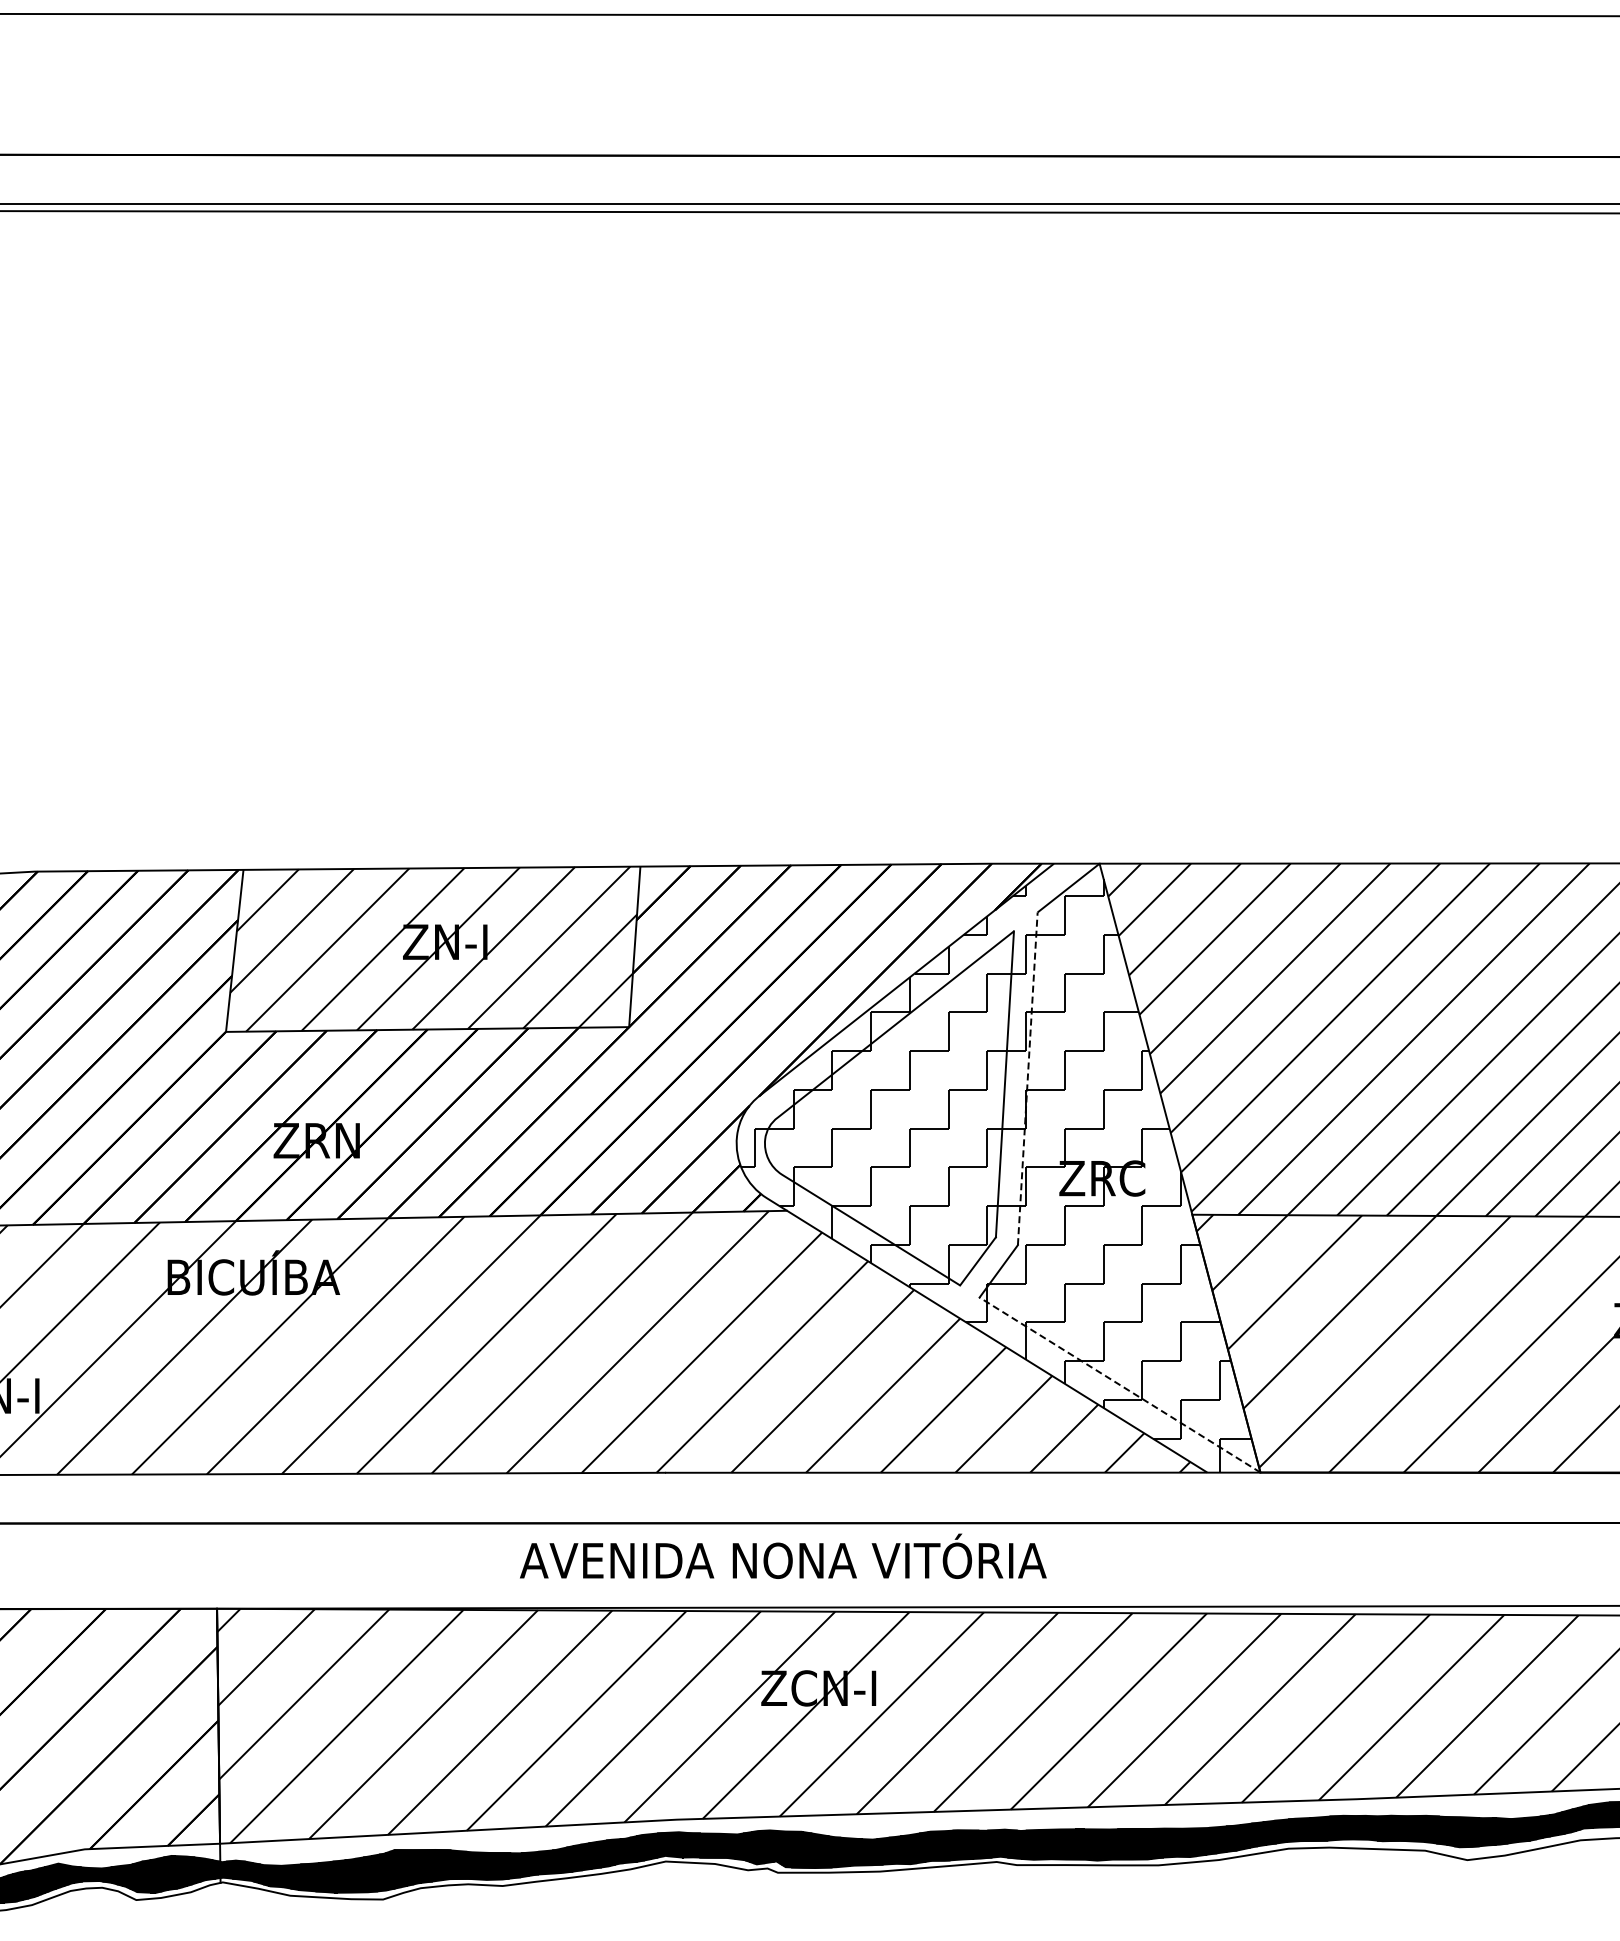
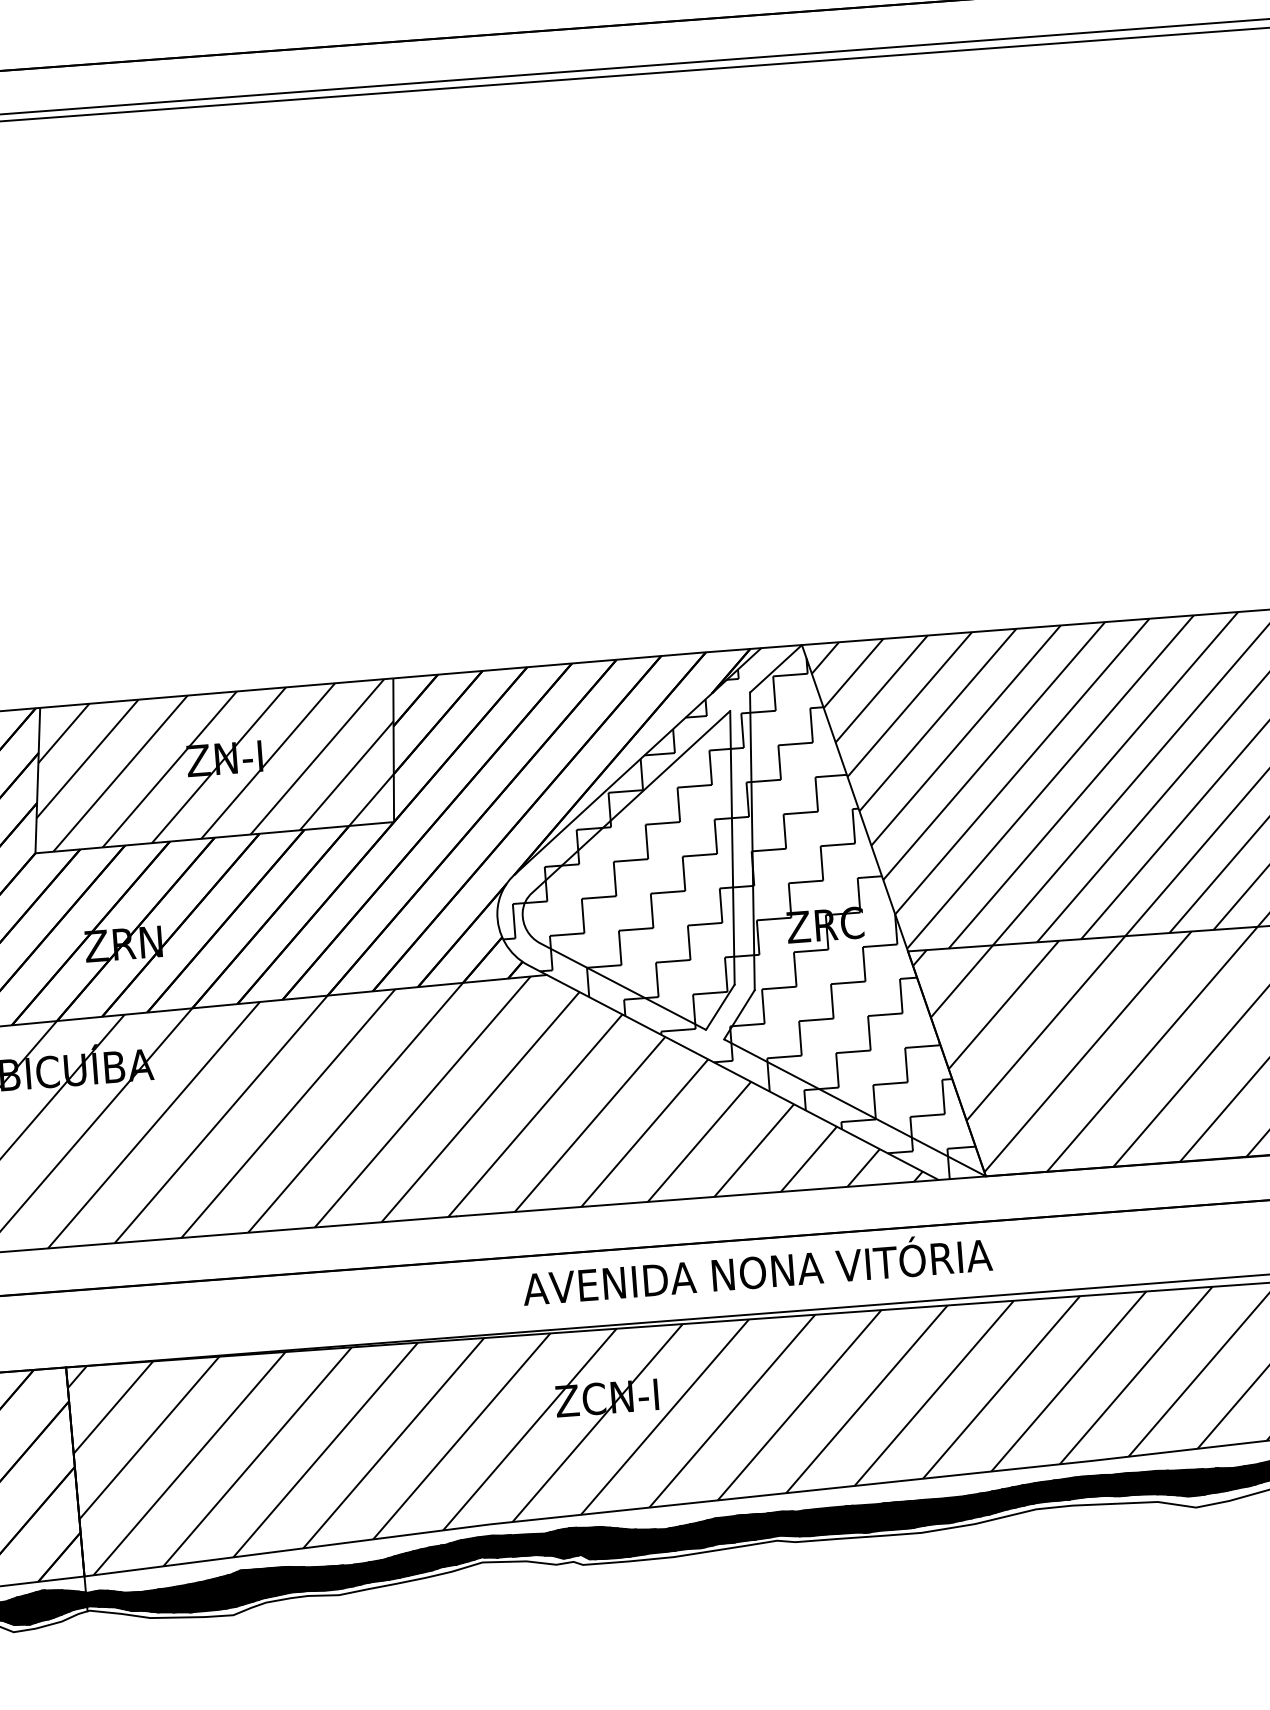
line: (1027, 1078) -> (752, 841), dashed -> solid
line: (1119, 1384) -> (854, 1107), dashed -> solid
text: (783, 1555) -> (757, 1267), moved

